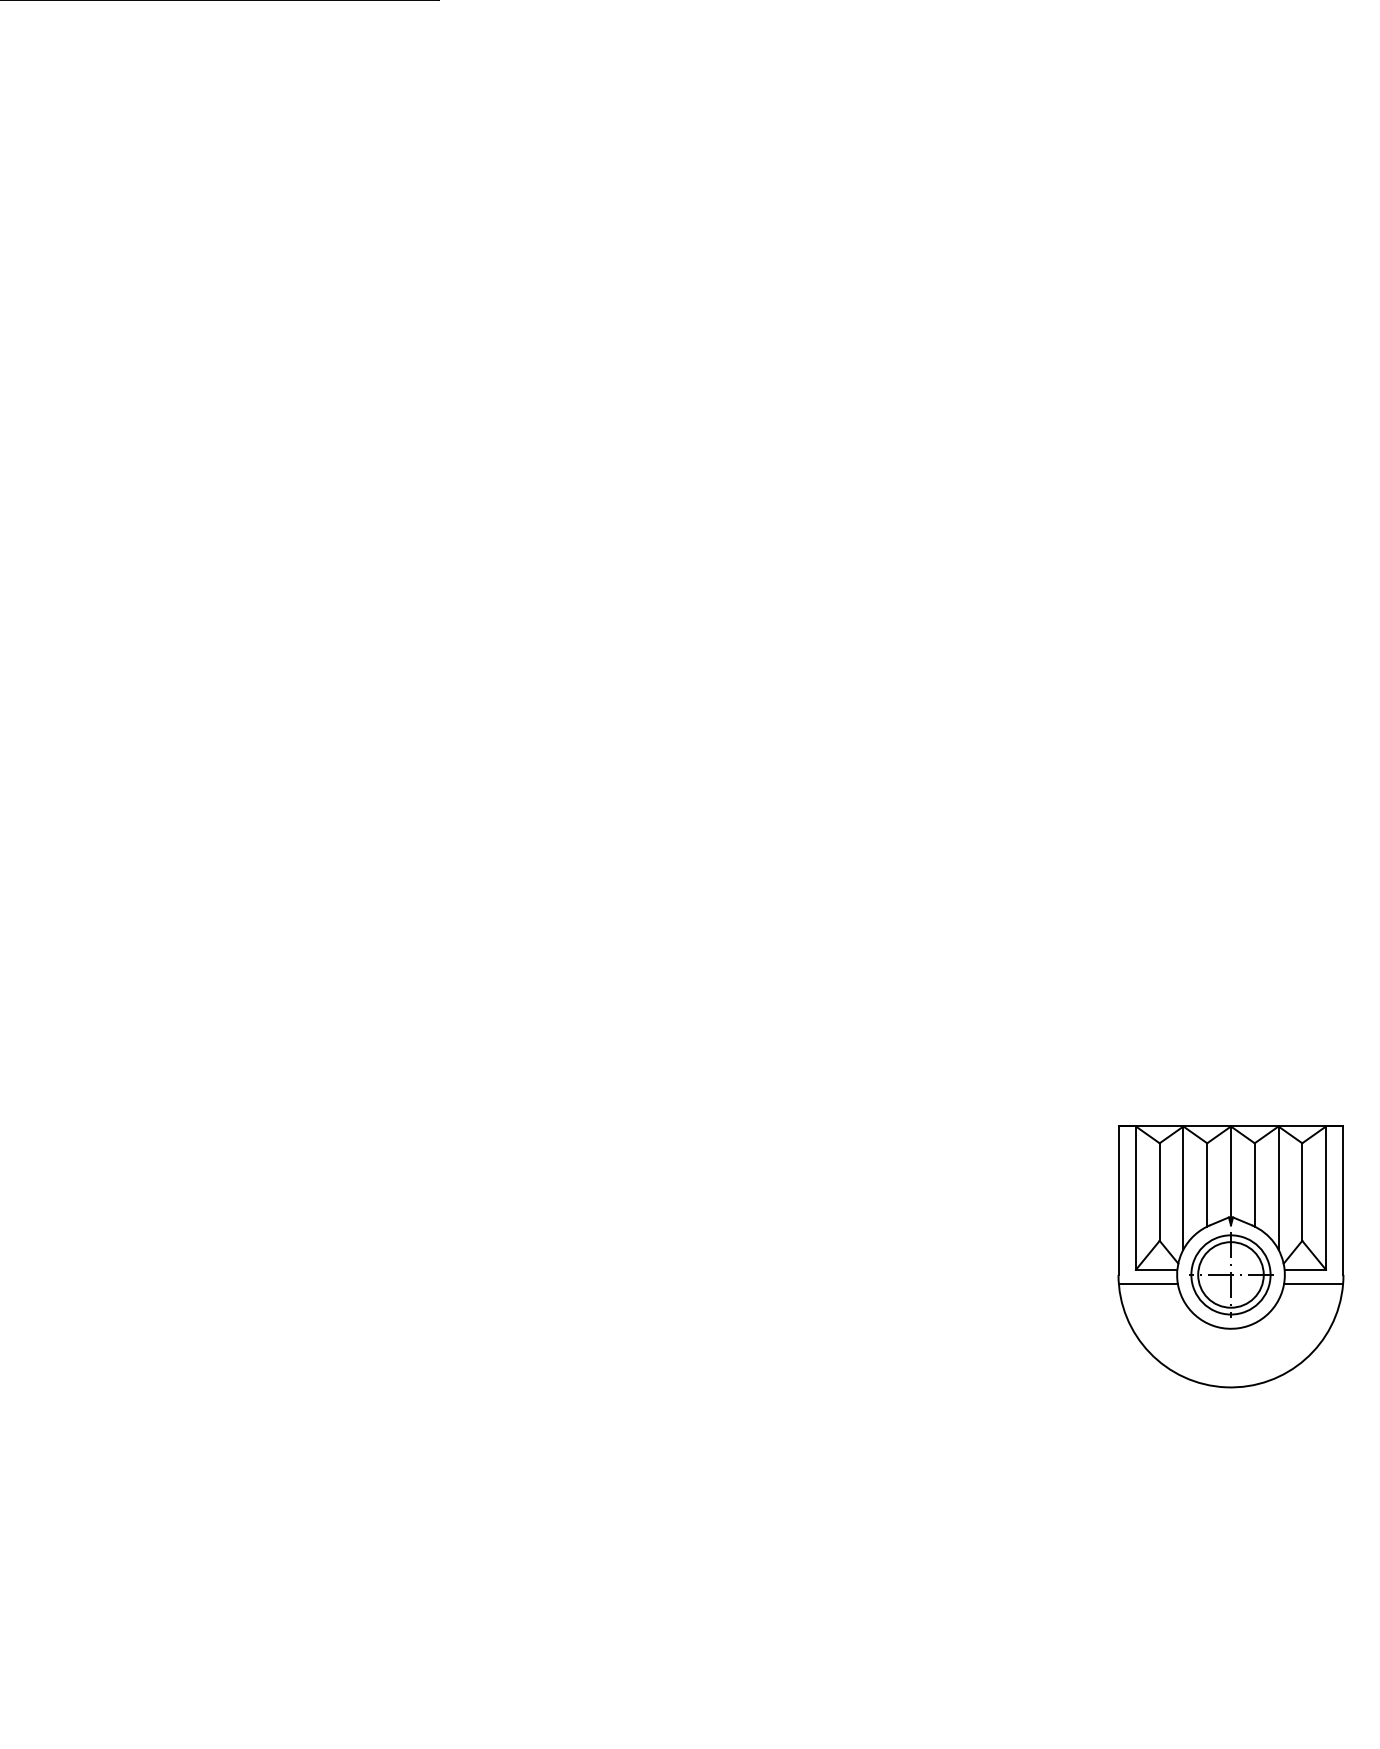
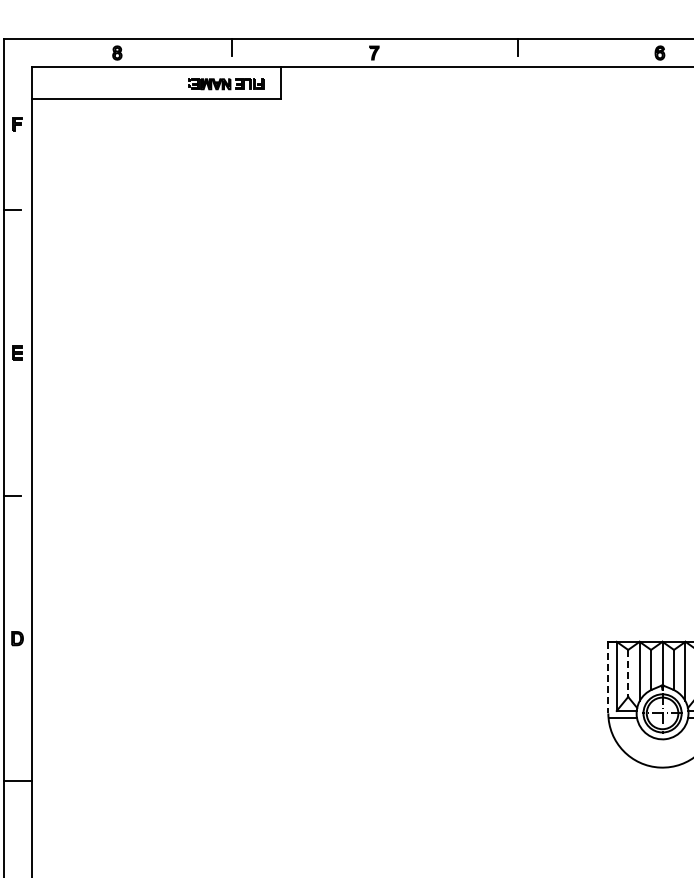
line: (1160, 1192) -> (628, 673), solid -> dashed
line: (1118, 1200) -> (608, 677), solid -> dashed

